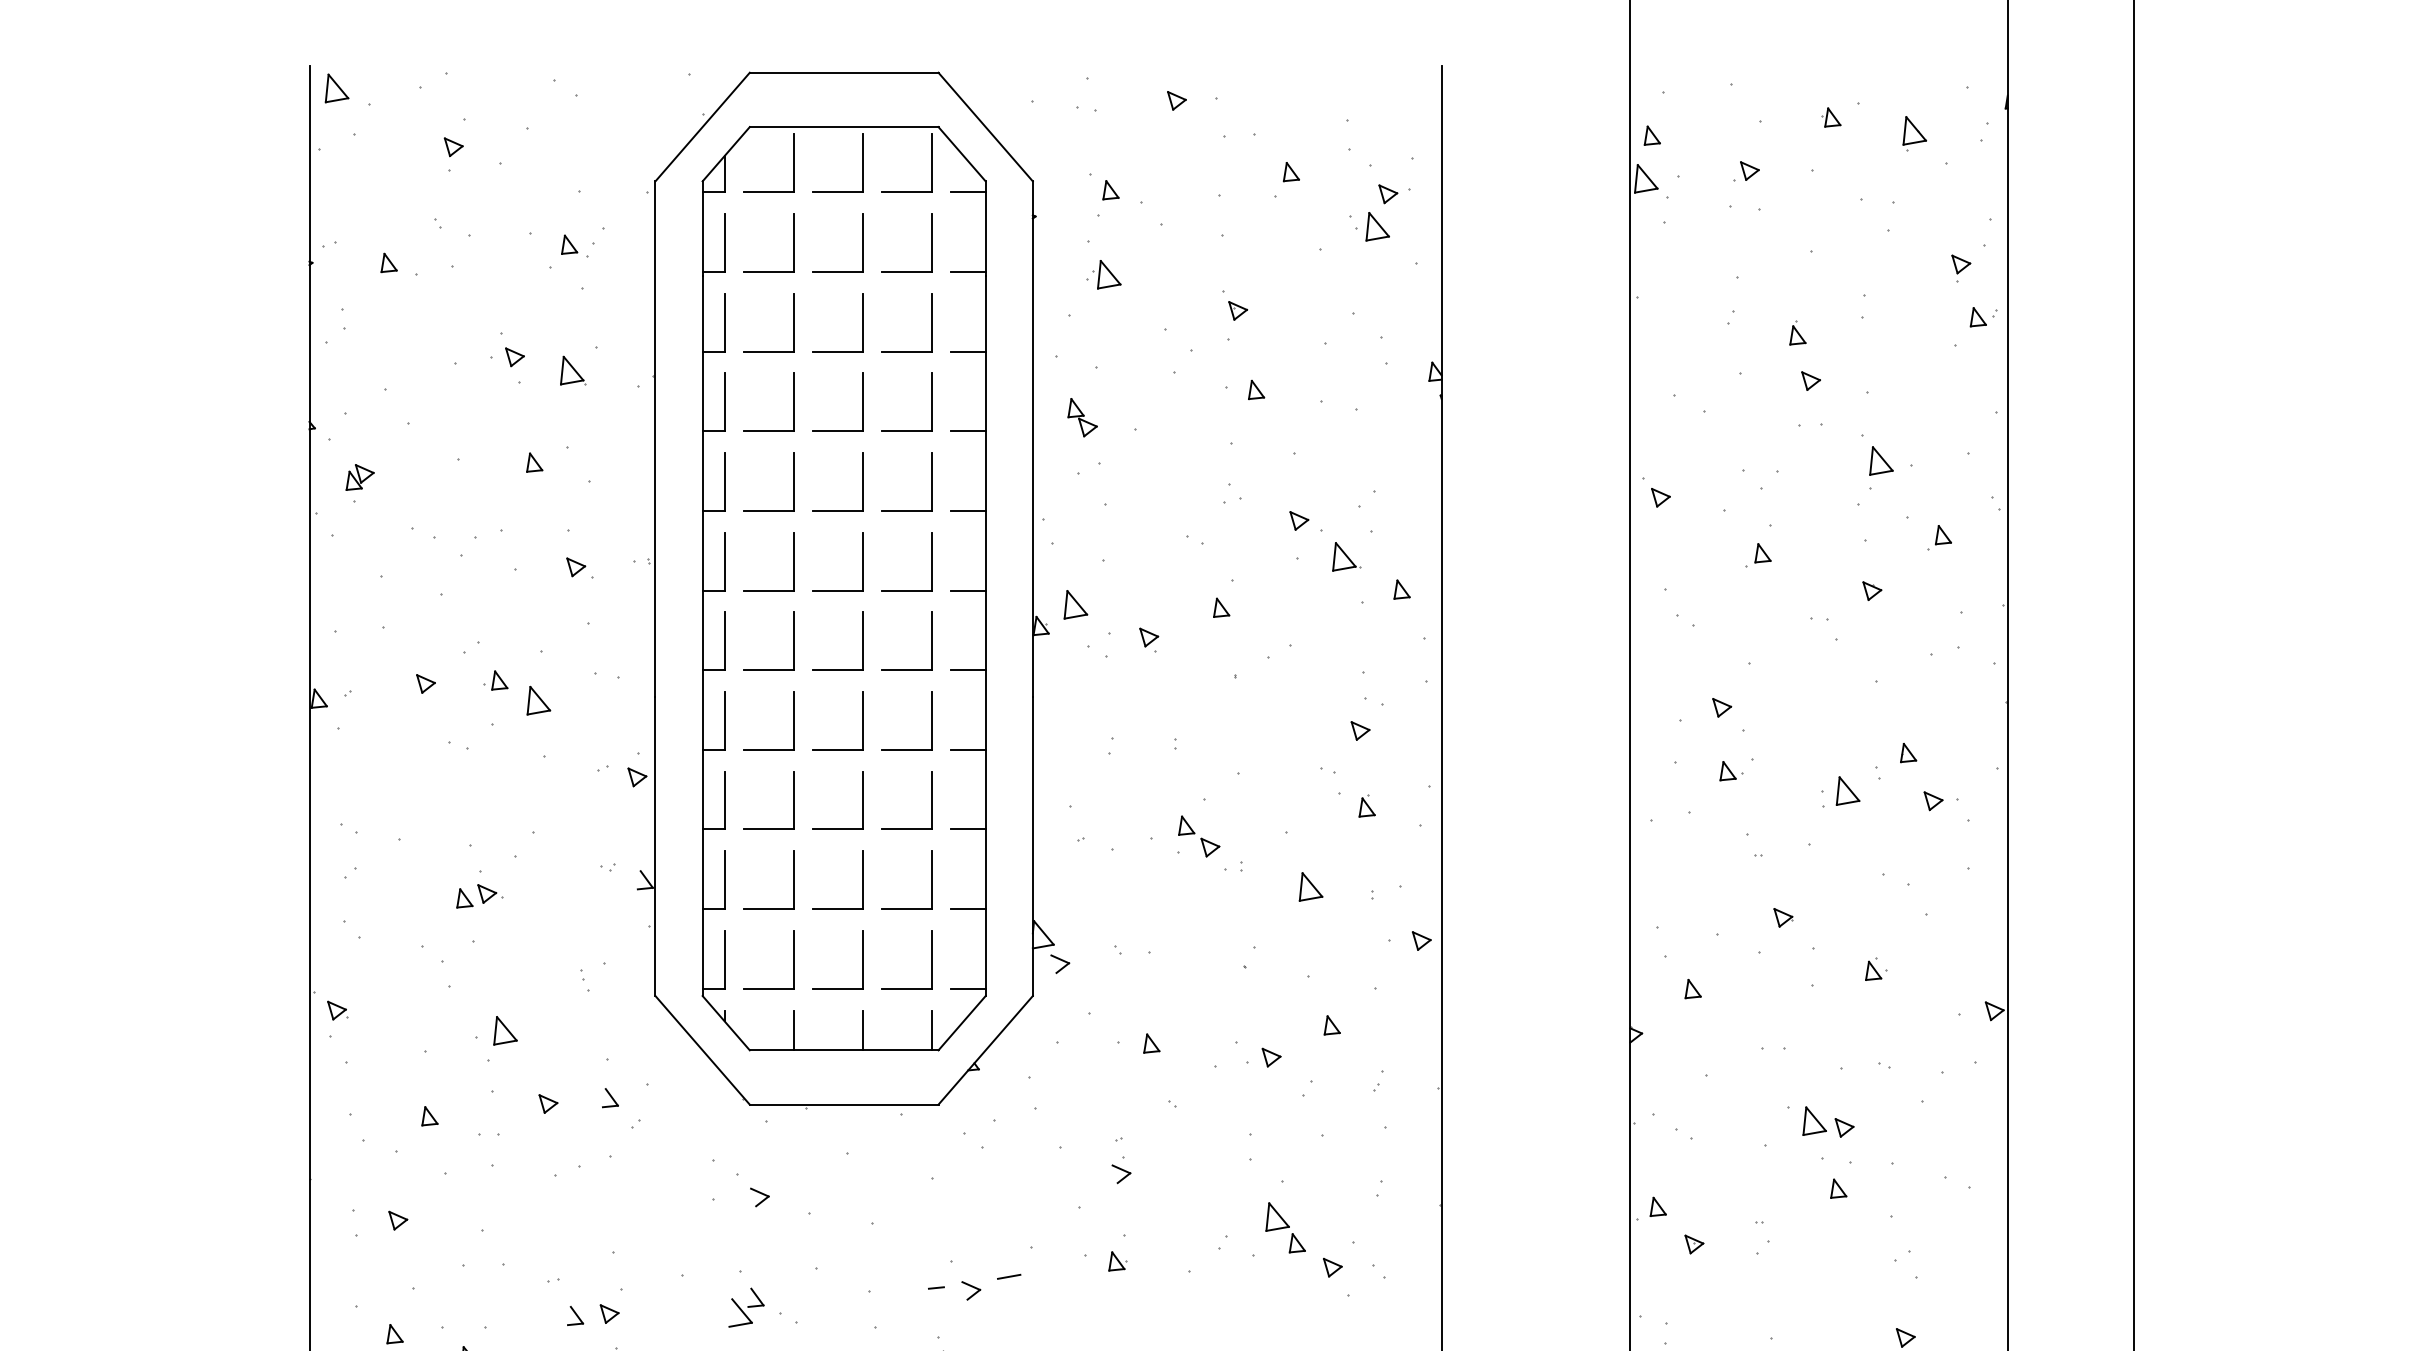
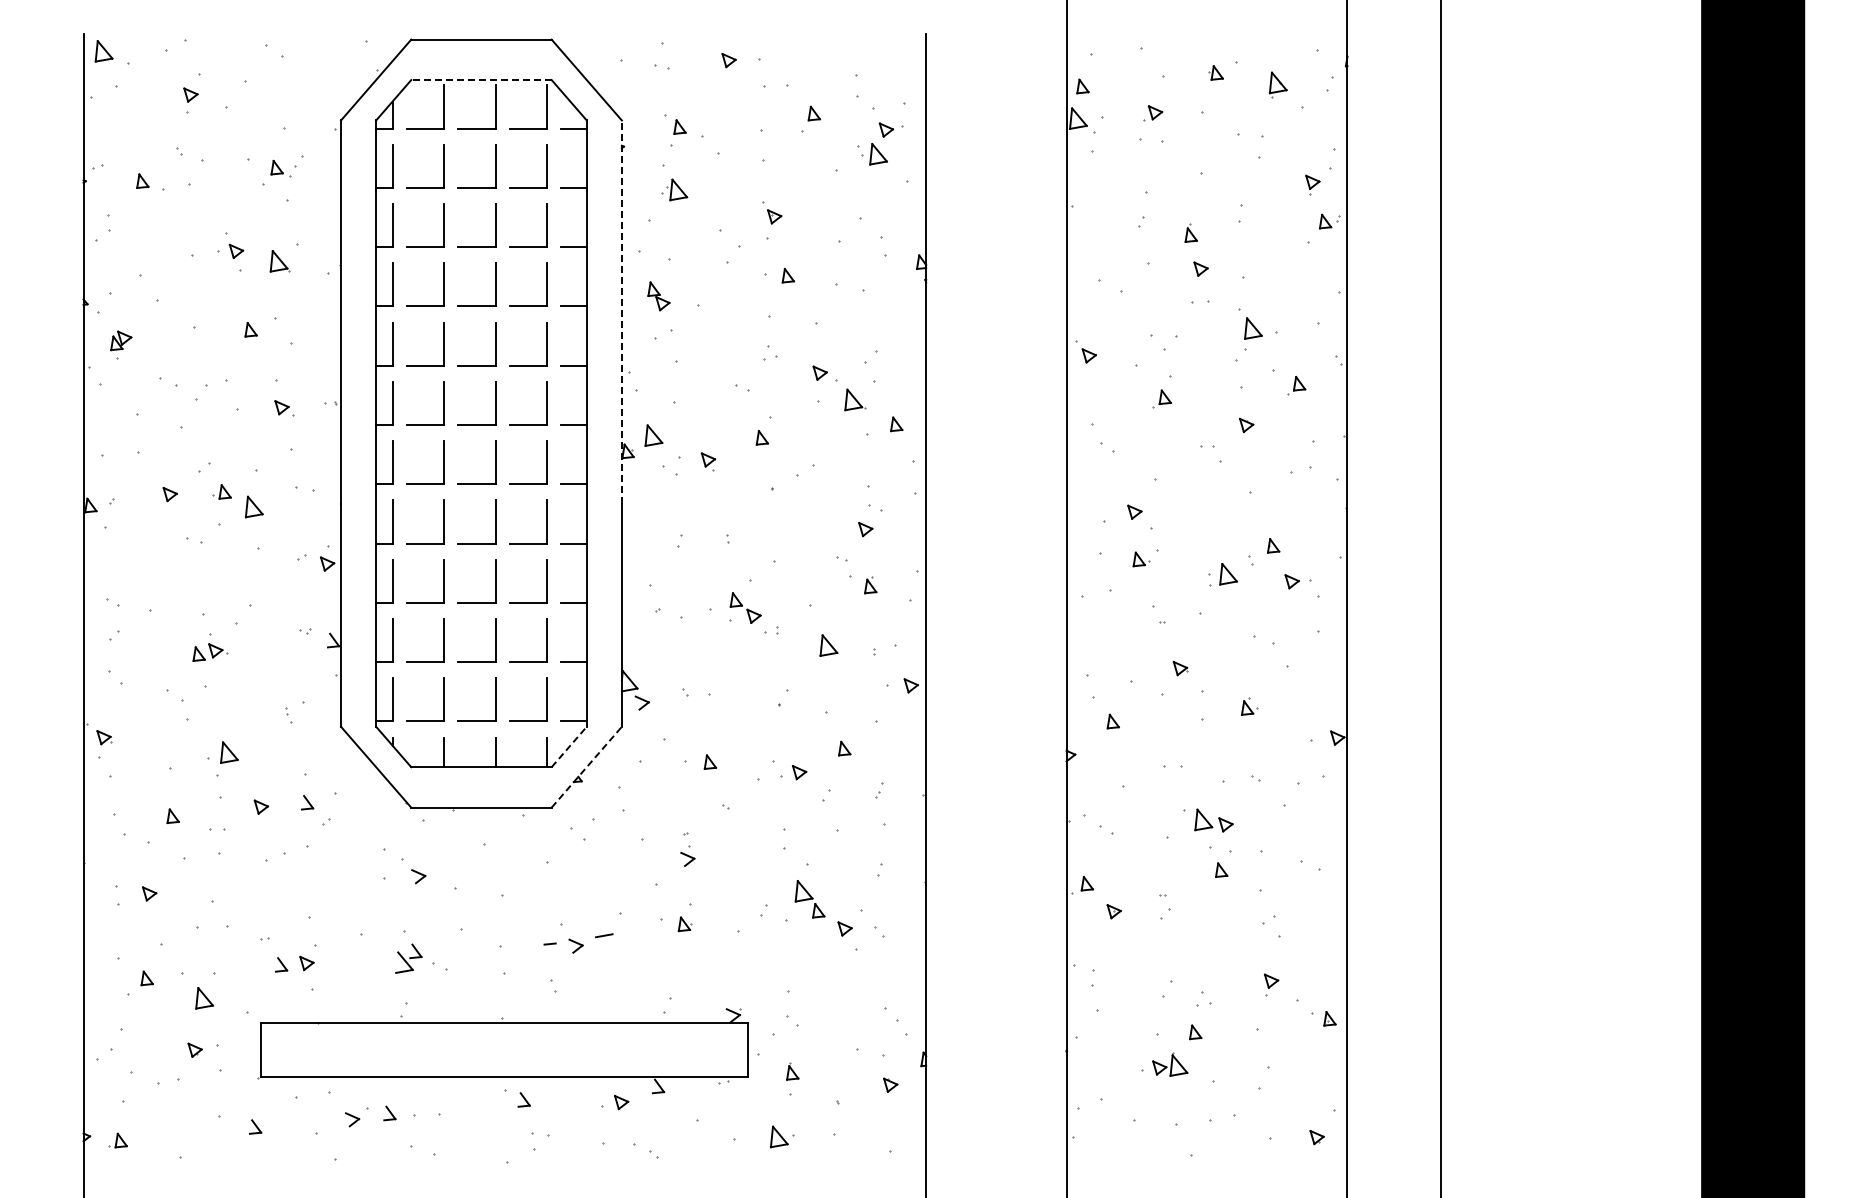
line: (842, 127) -> (480, 80), solid -> dashed
line: (1032, 439) -> (621, 312), solid -> dashed
line: (962, 1022) -> (569, 746), solid -> dashed
line: (985, 1050) -> (586, 767), solid -> dashed

